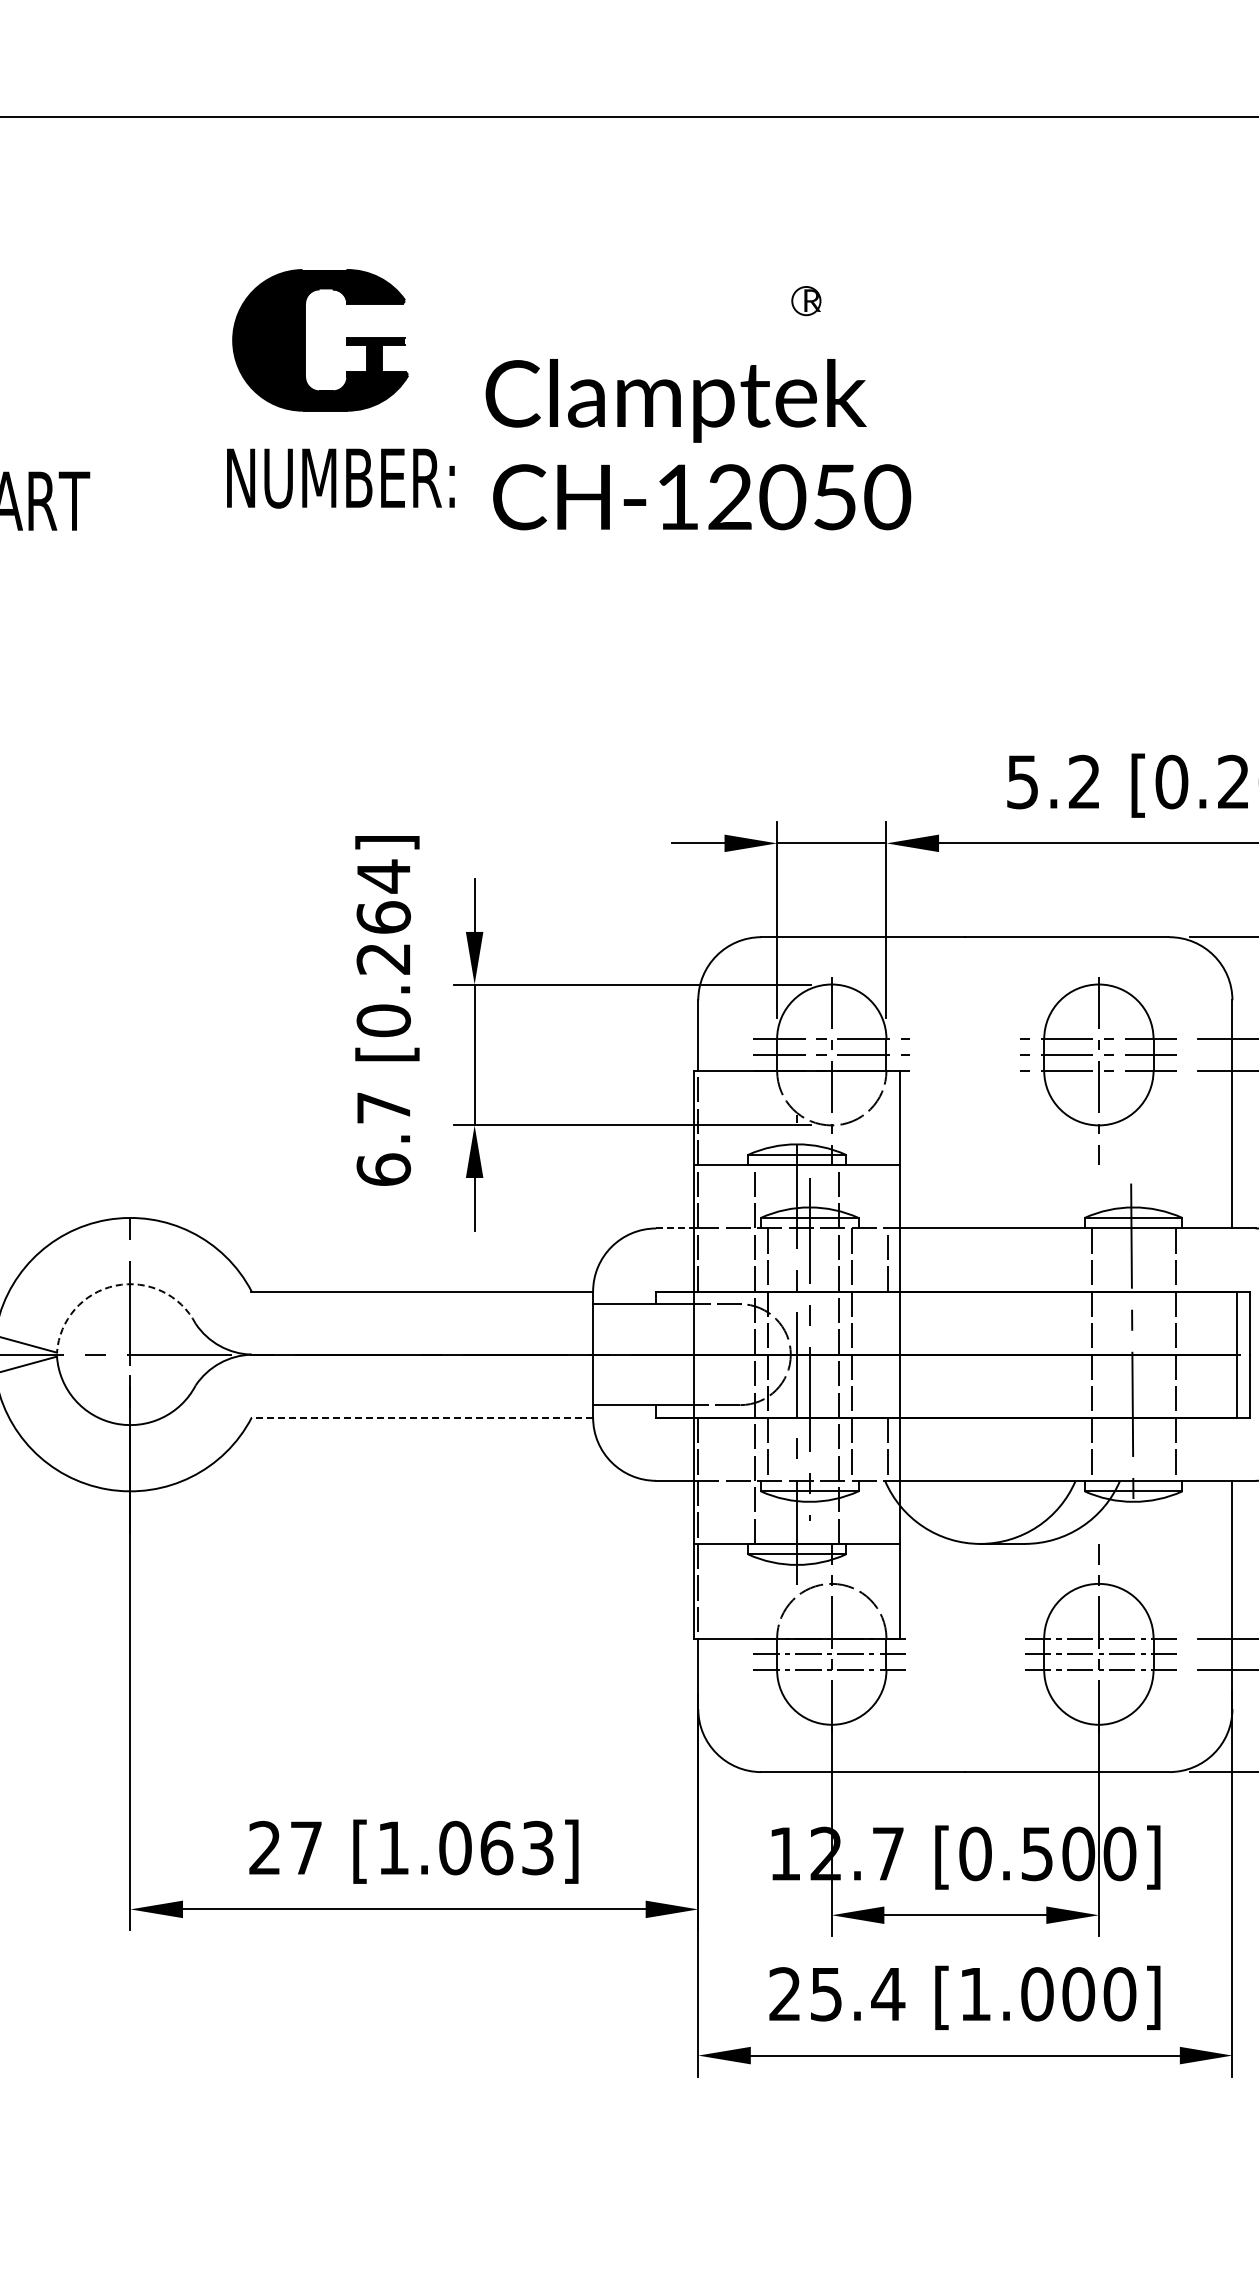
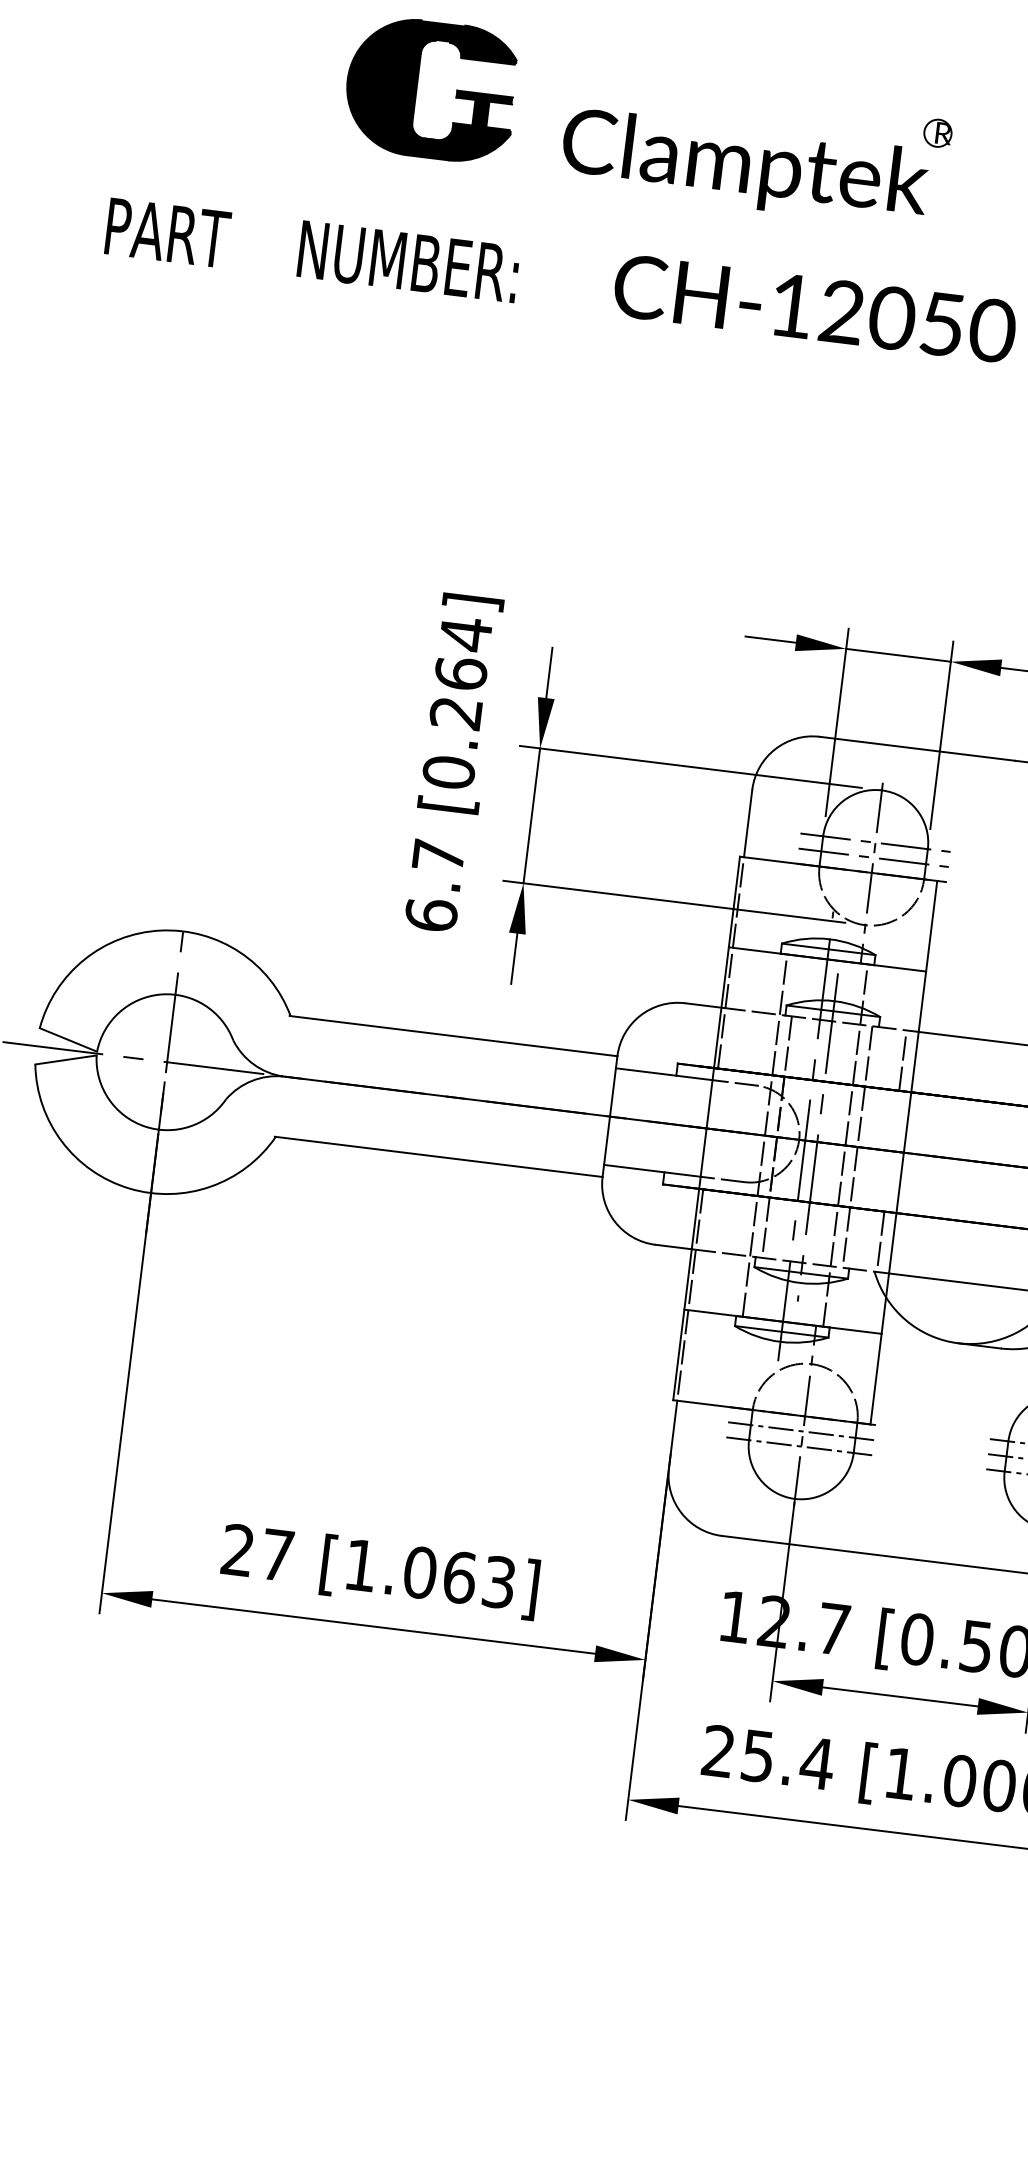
part: (305, 340) -> (417, 88), moved
text: (675, 400) -> (744, 167), moved
text: (340, 478) -> (408, 262), moved
line: (675, 1228) -> (703, 1005), dashed -> solid
arc: (115, 1285) -> (161, 994), dashed -> solid
line: (421, 1417) -> (438, 1156), dashed -> solid

